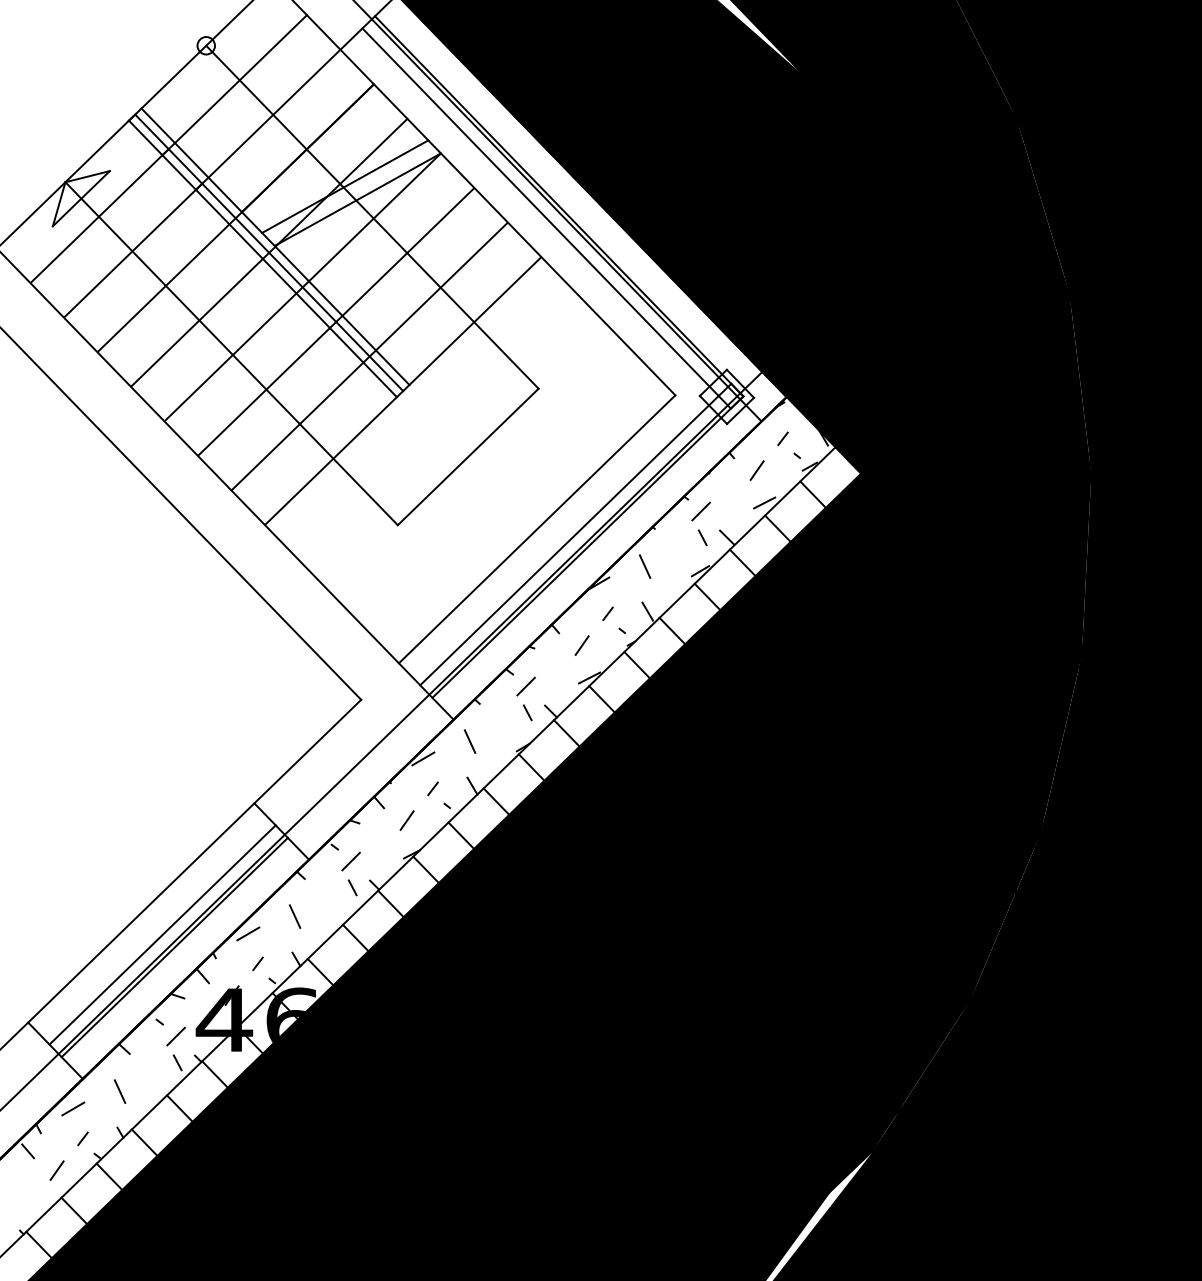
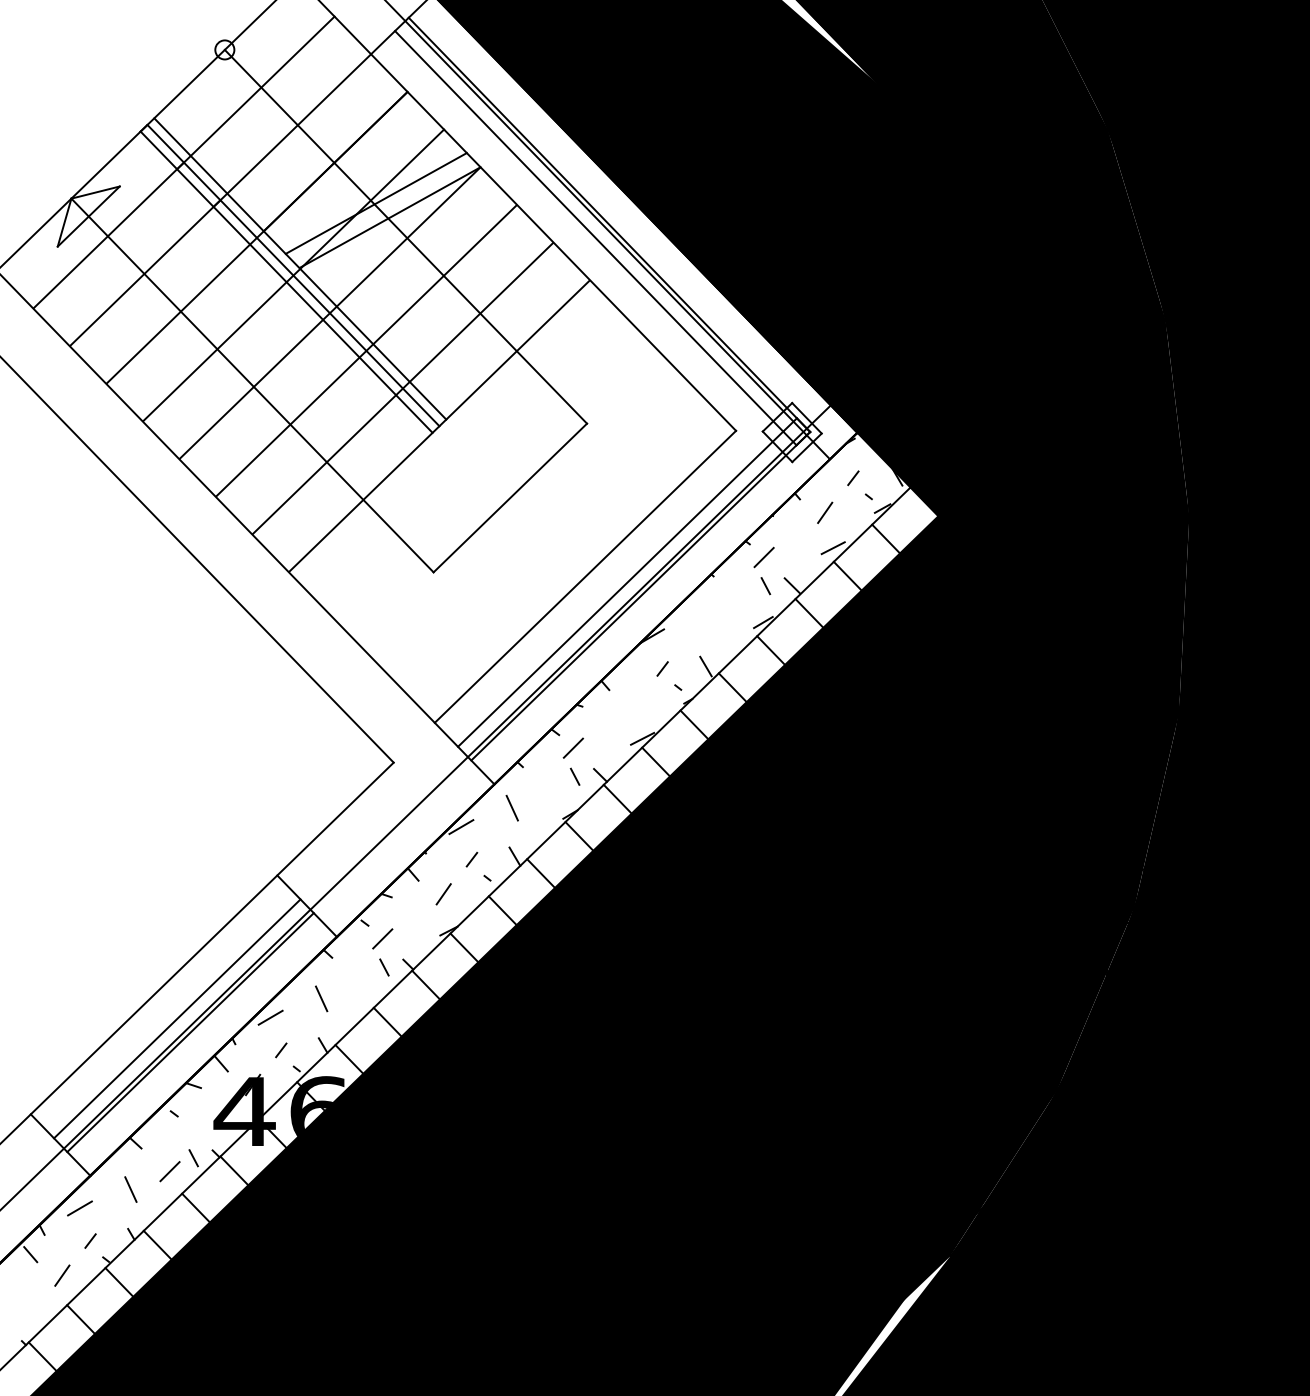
line: (644, 566) -> (702, 617), removed
line: (582, 645) -> (634, 703), removed
line: (175, 1036) -> (169, 1171), moved

